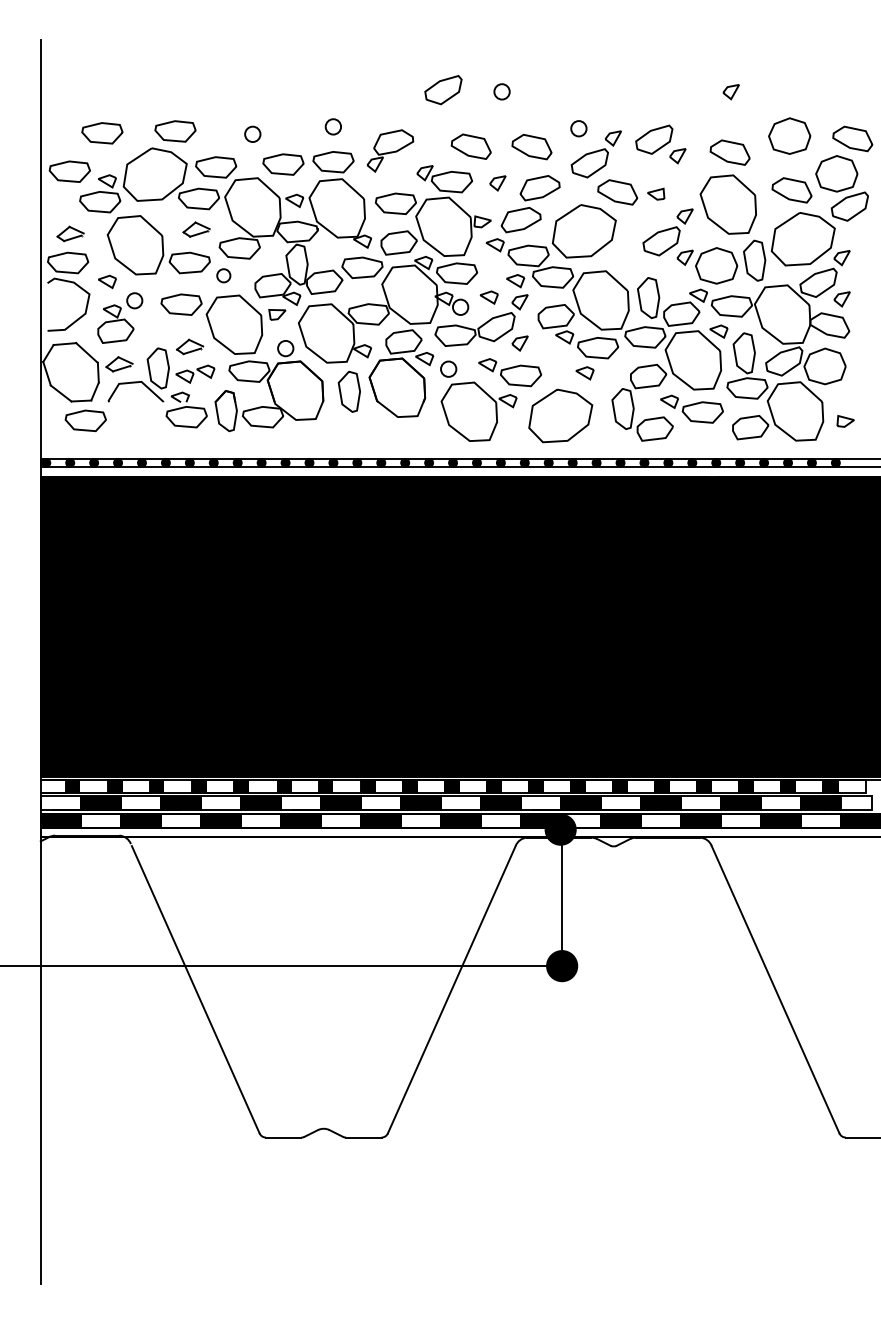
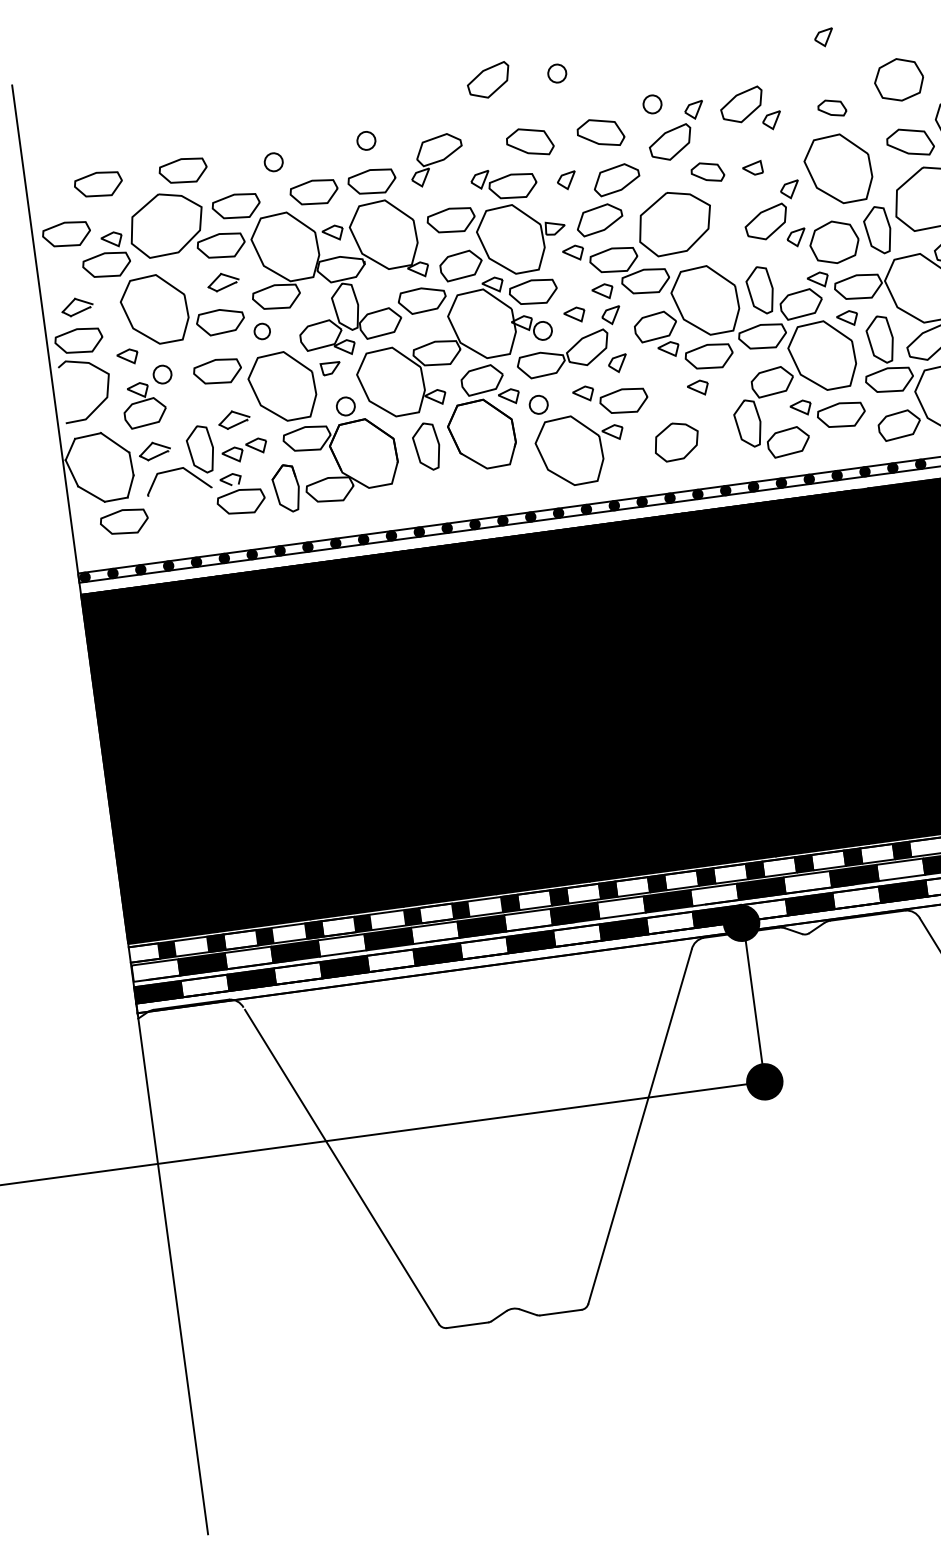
part: (729, 152) -> (831, 108), size x0.6
part: (617, 192) -> (707, 172), size x0.7
part: (560, 415) -> (676, 441), size x0.6

